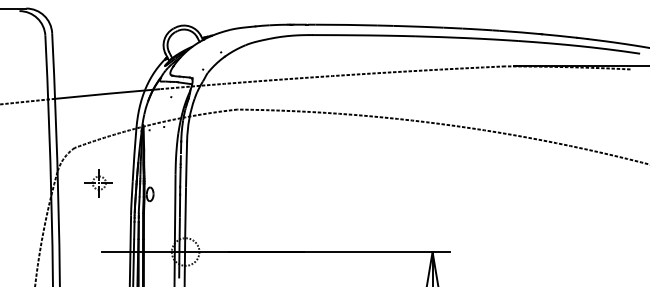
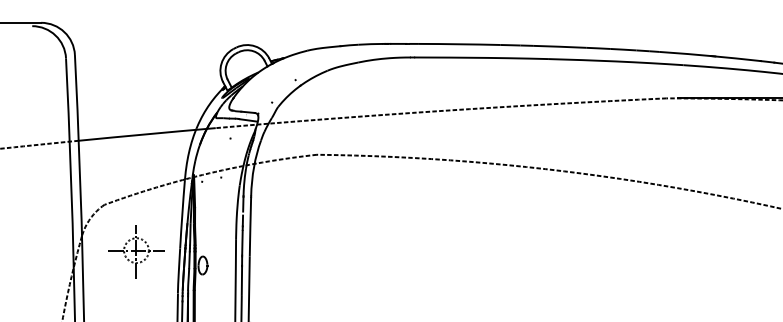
part: (99, 183) -> (136, 251), size x1.43

